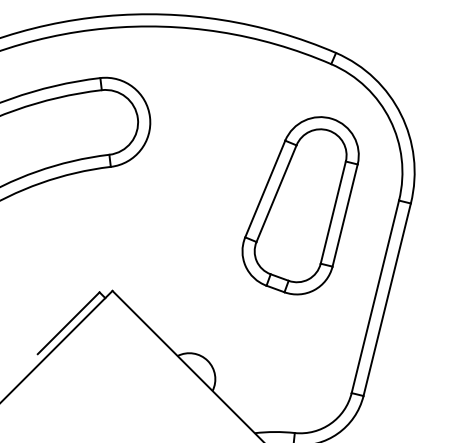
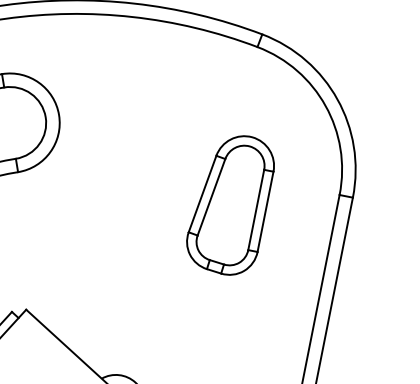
part: (300, 205) -> (230, 205), size x0.7

